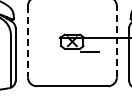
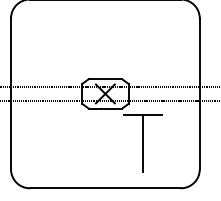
line: (27, 41) -> (10, 93), dashed -> solid
line: (116, 41) -> (198, 93), dashed -> solid
line: (90, 64) -> (143, 142), added

